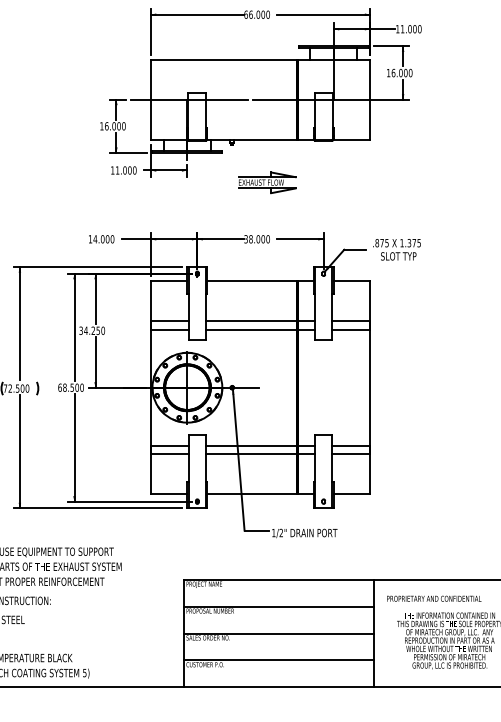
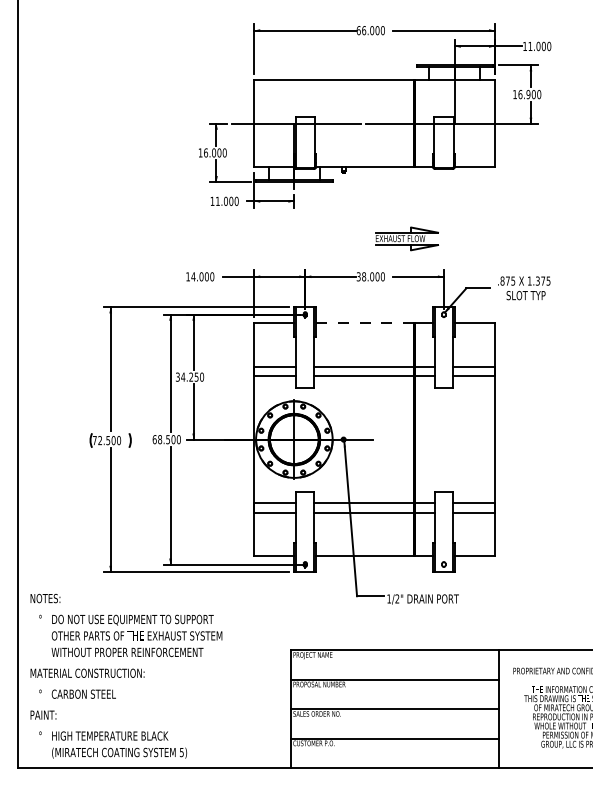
text: (400, 73) -> (528, 94), 16.000 -> 16.900
part: (266, 182) -> (406, 238), moved
line: (251, 280) -> (364, 322), solid -> dashed

